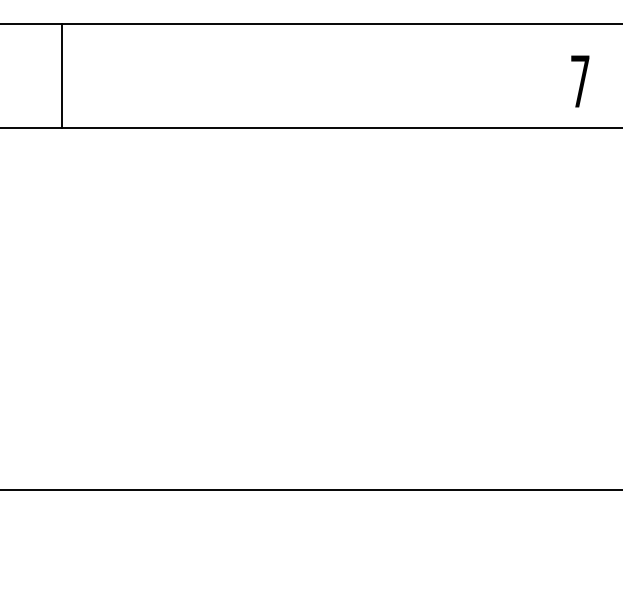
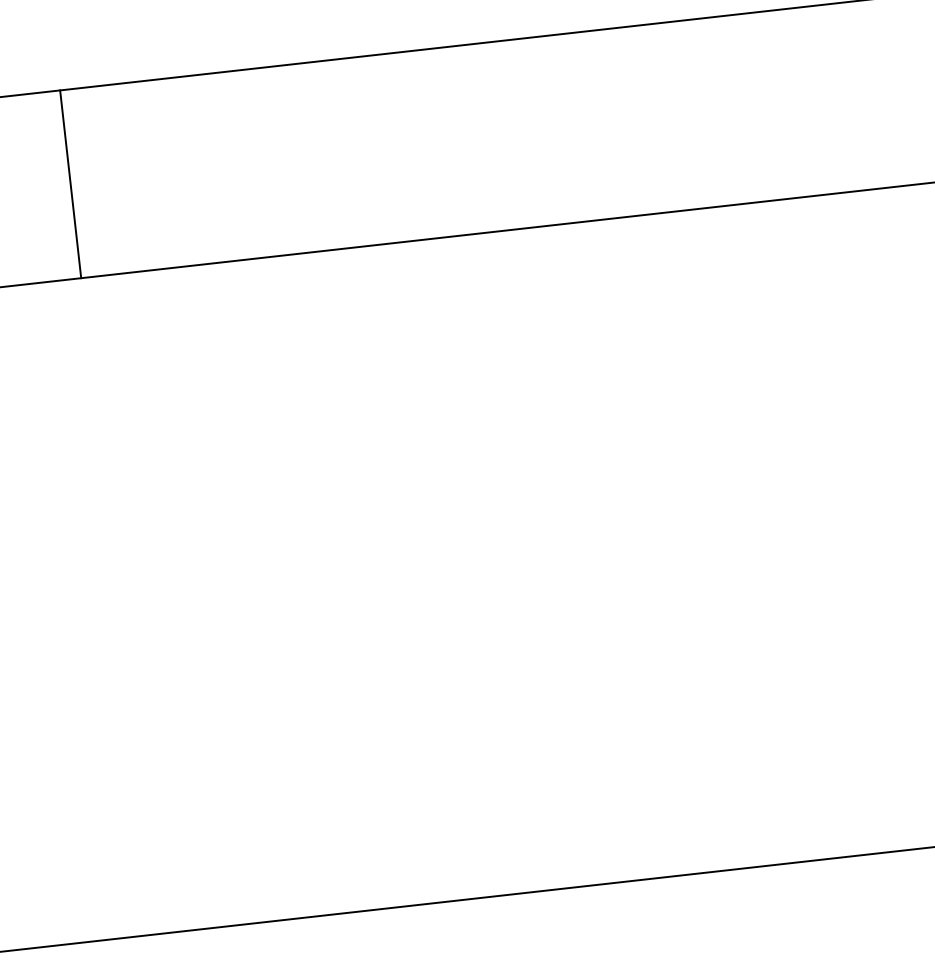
line: (62, 75) -> (70, 183), moved

